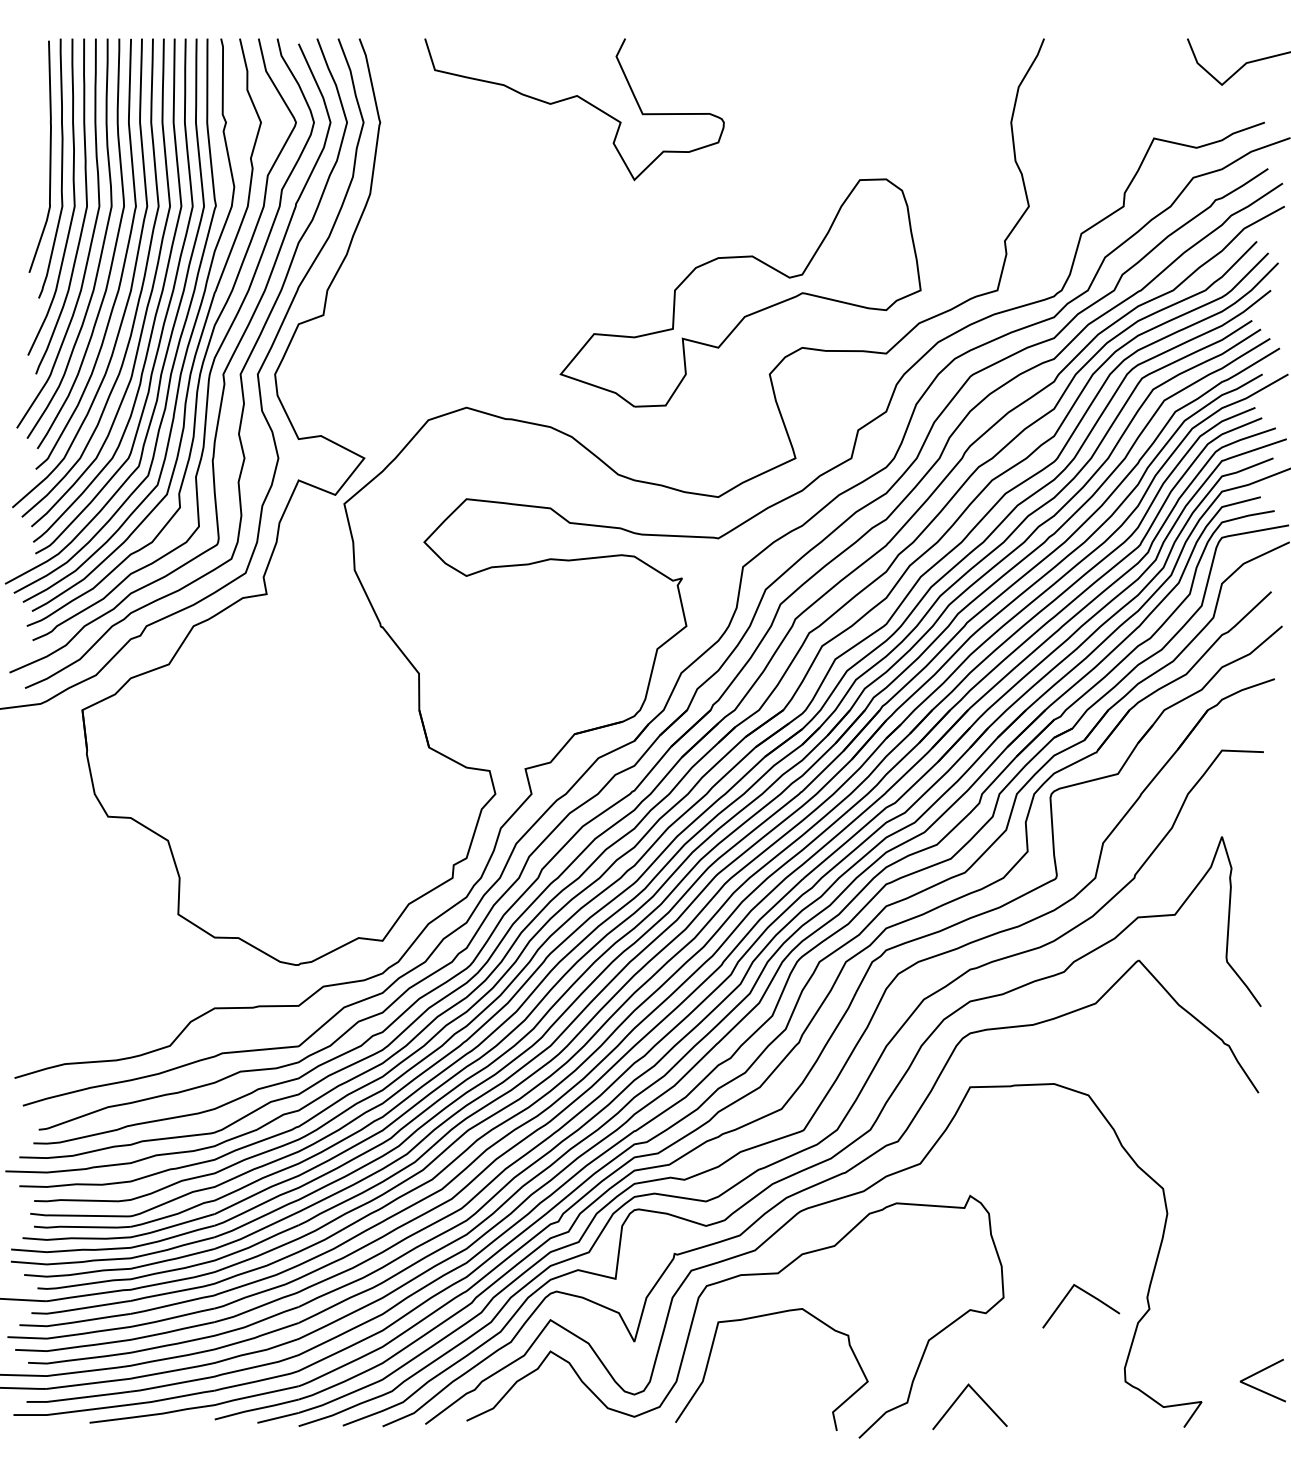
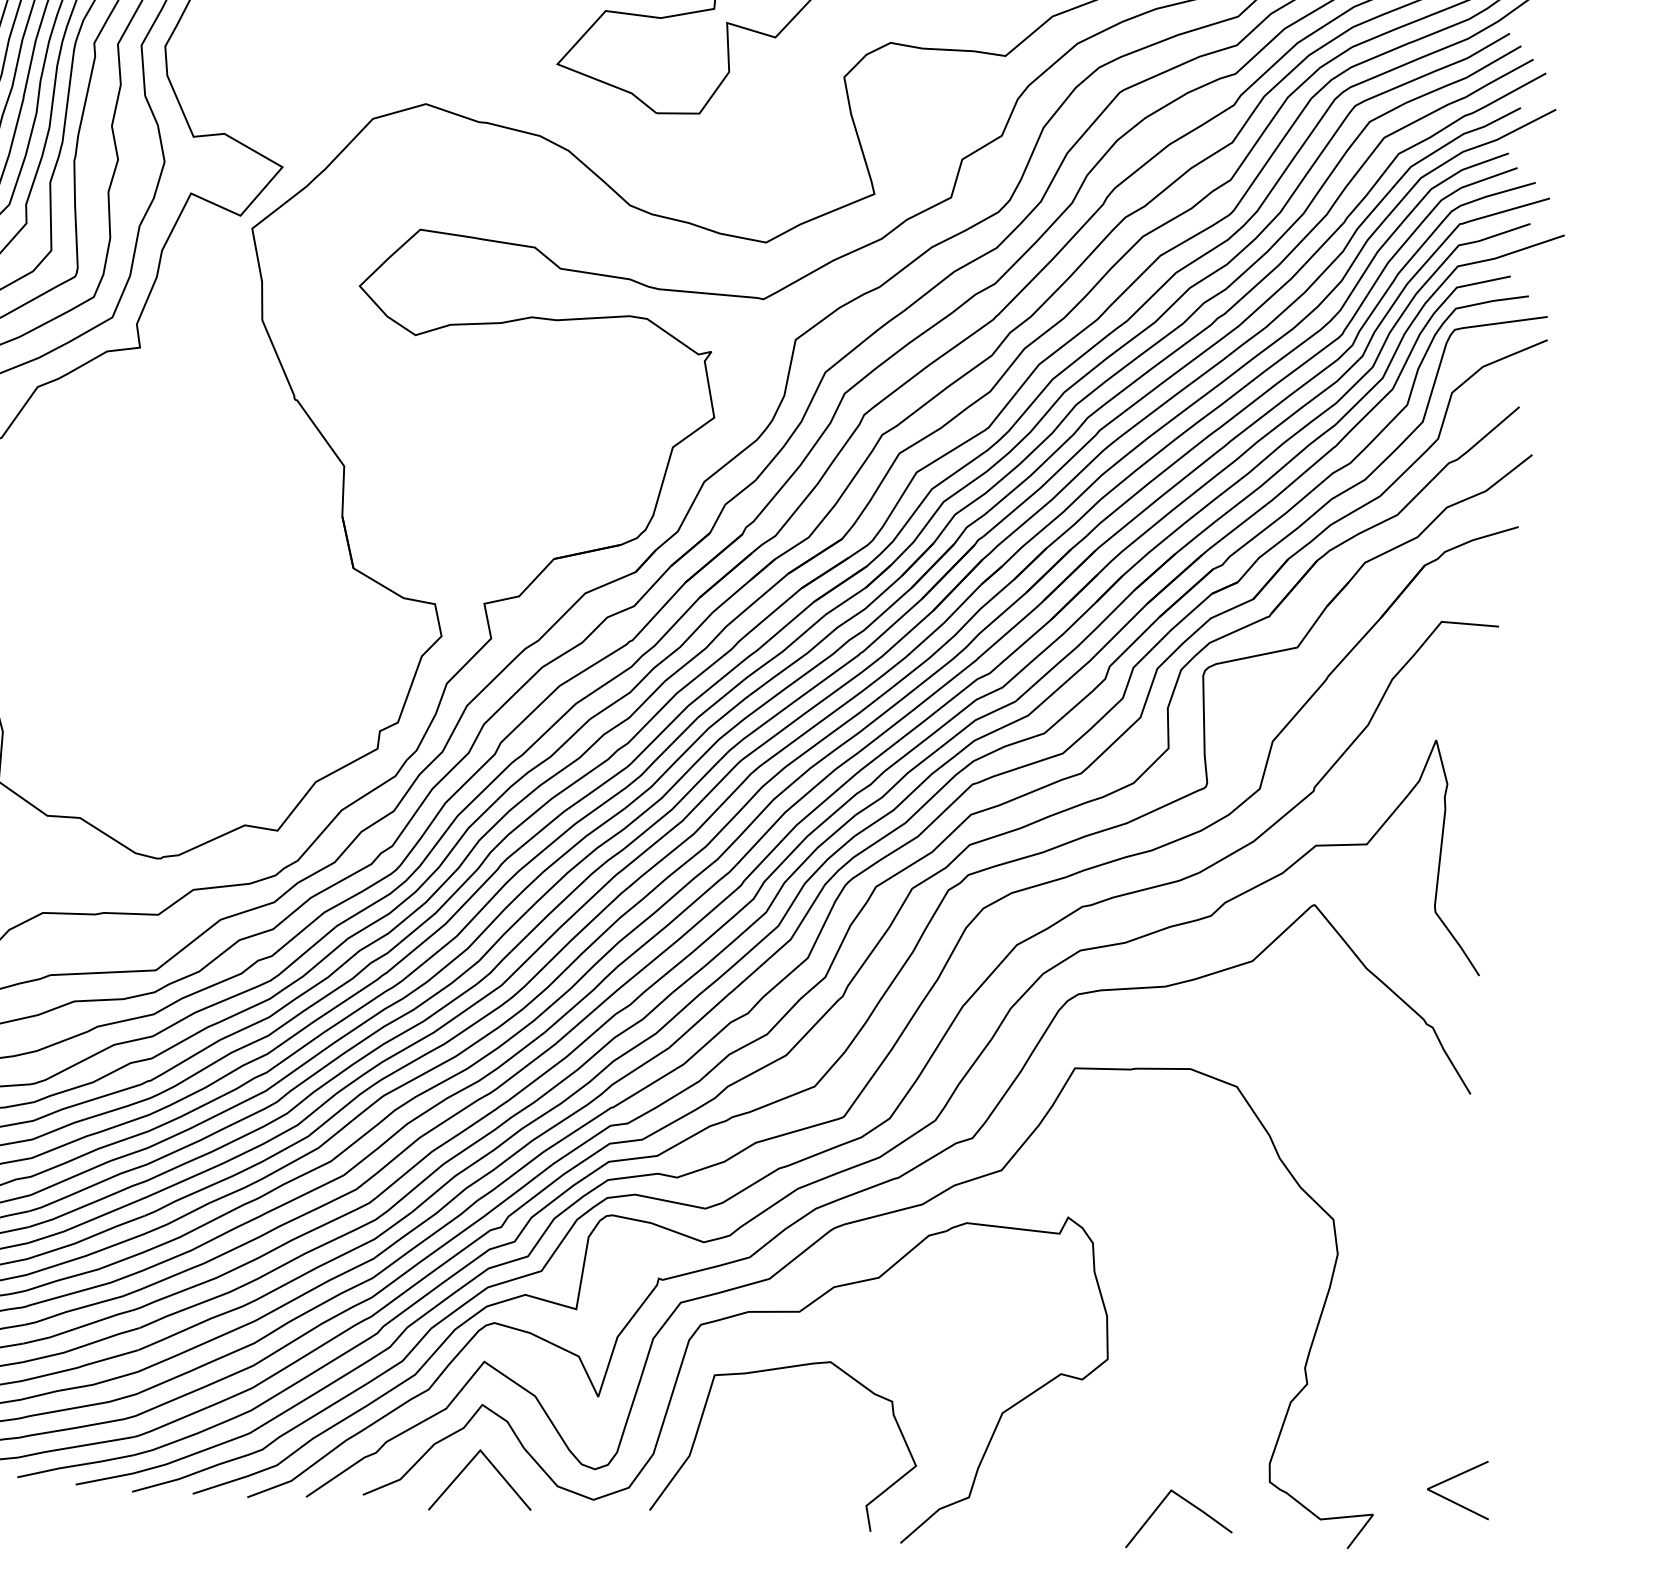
line: (1087, 1294) -> (1189, 1504), moved
line: (980, 1399) -> (495, 1471), moved

